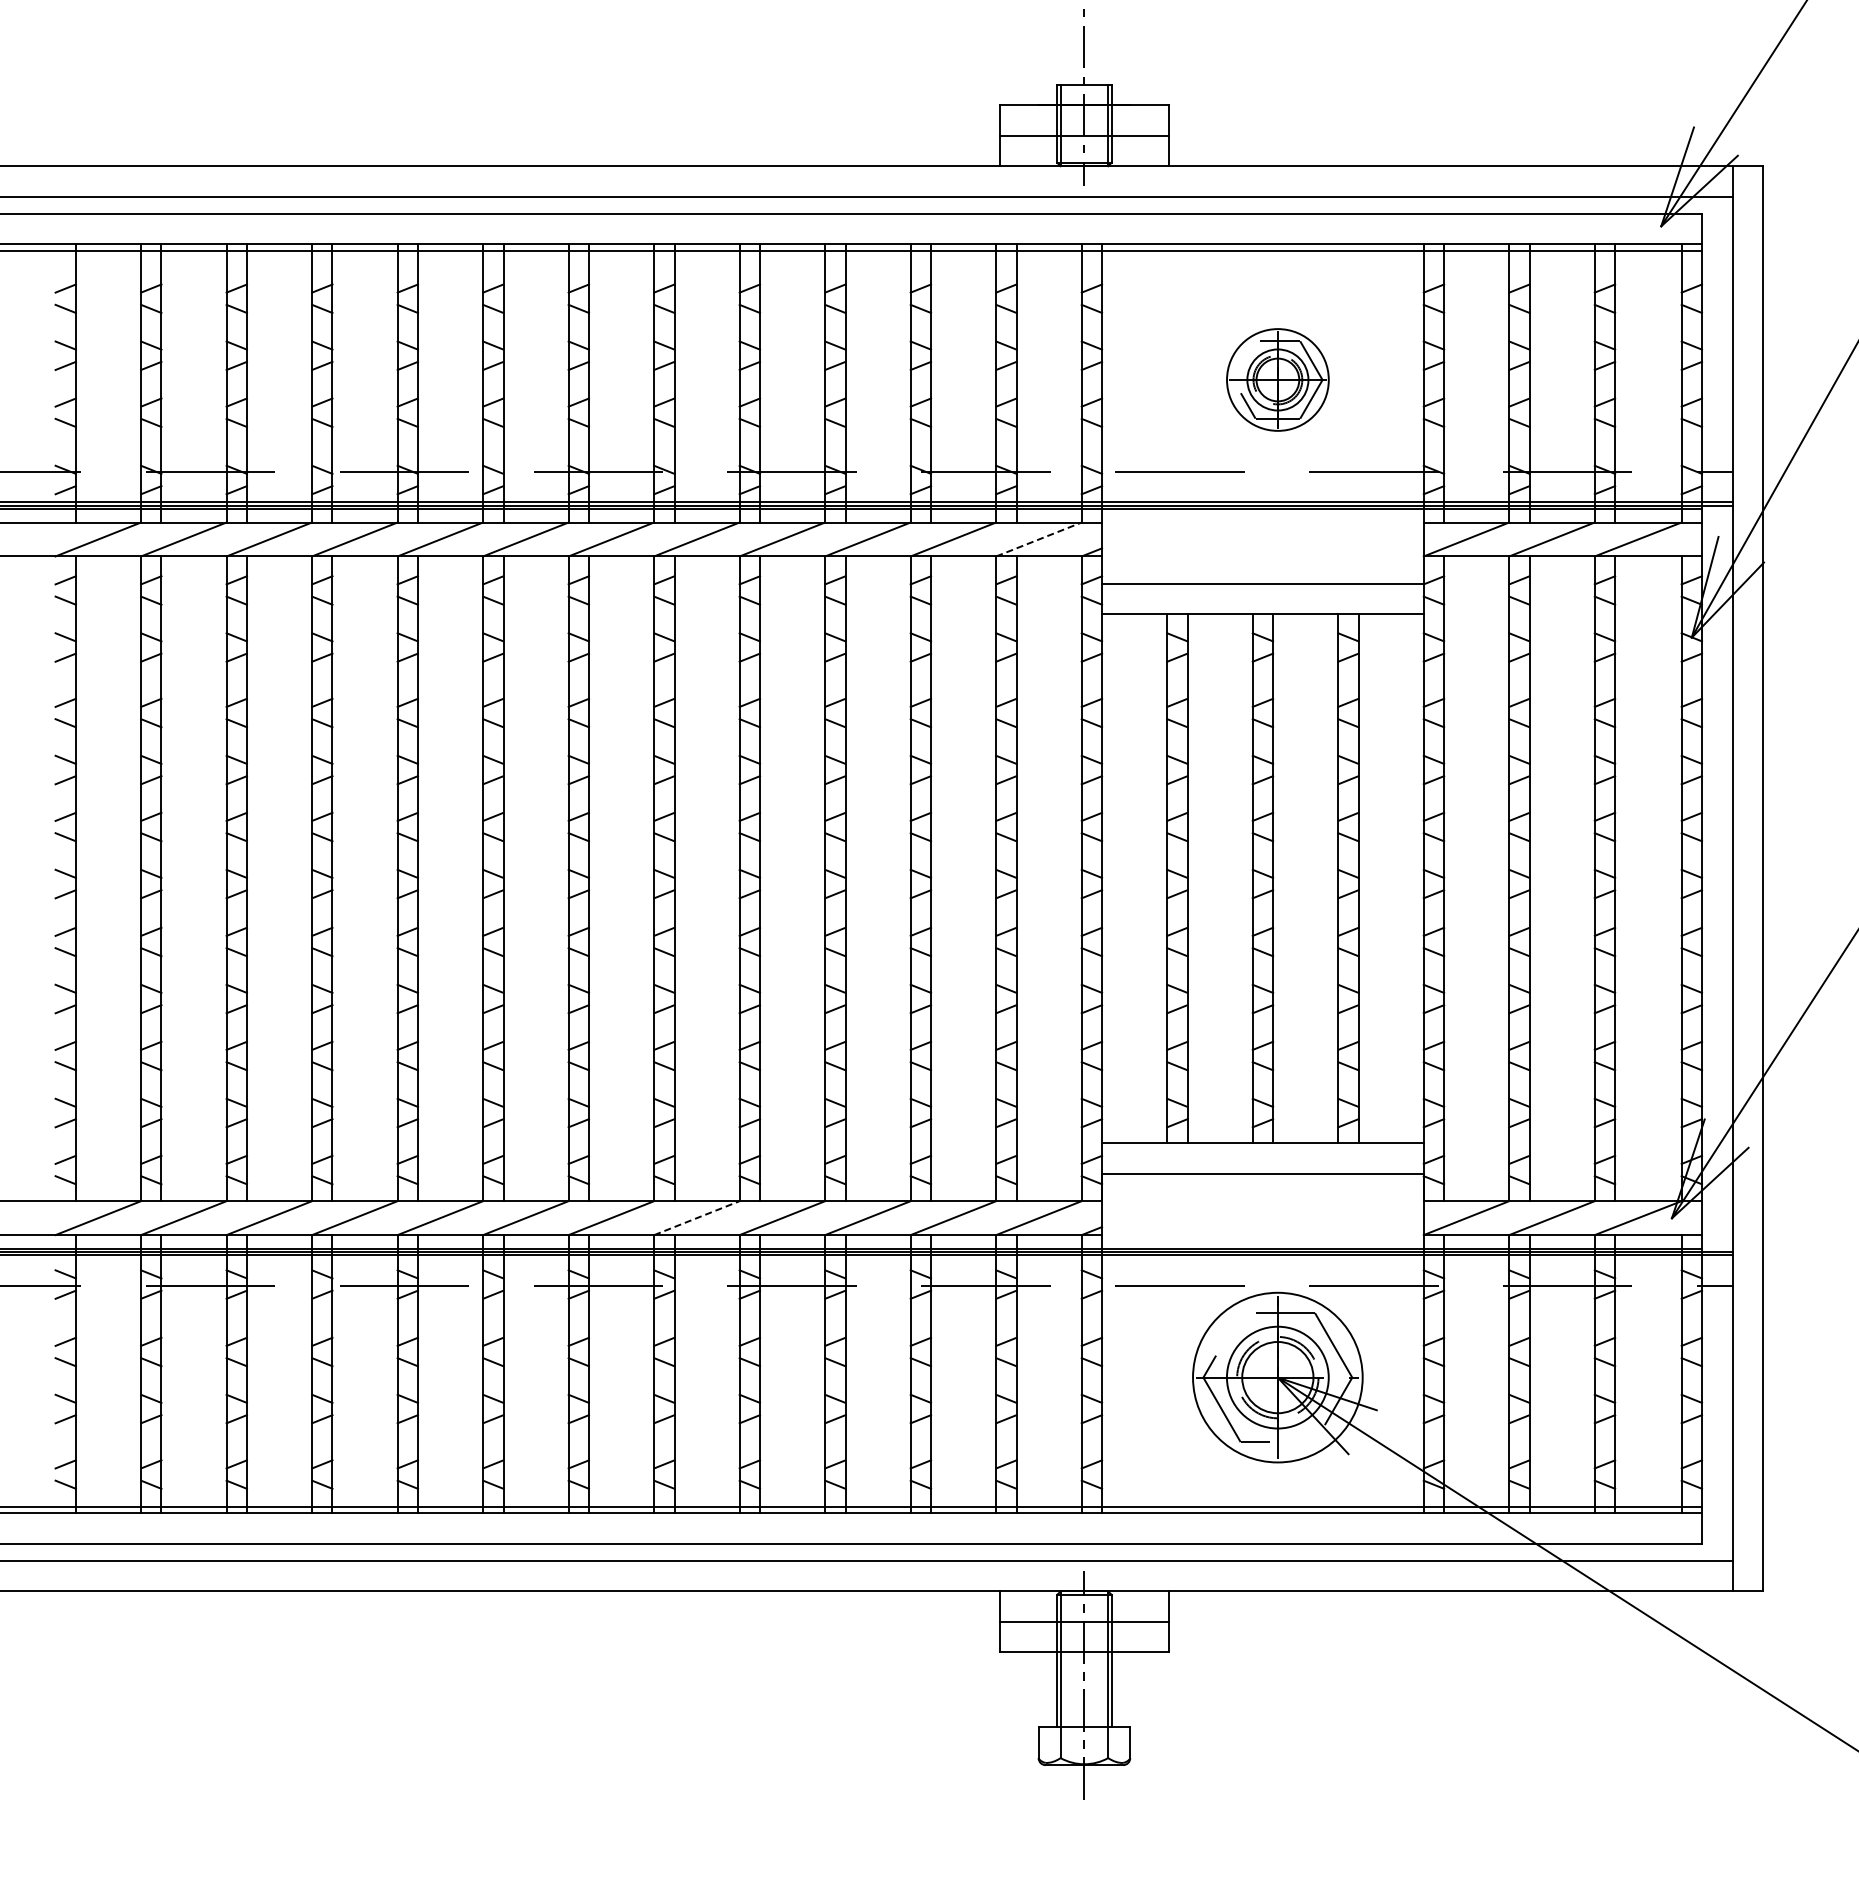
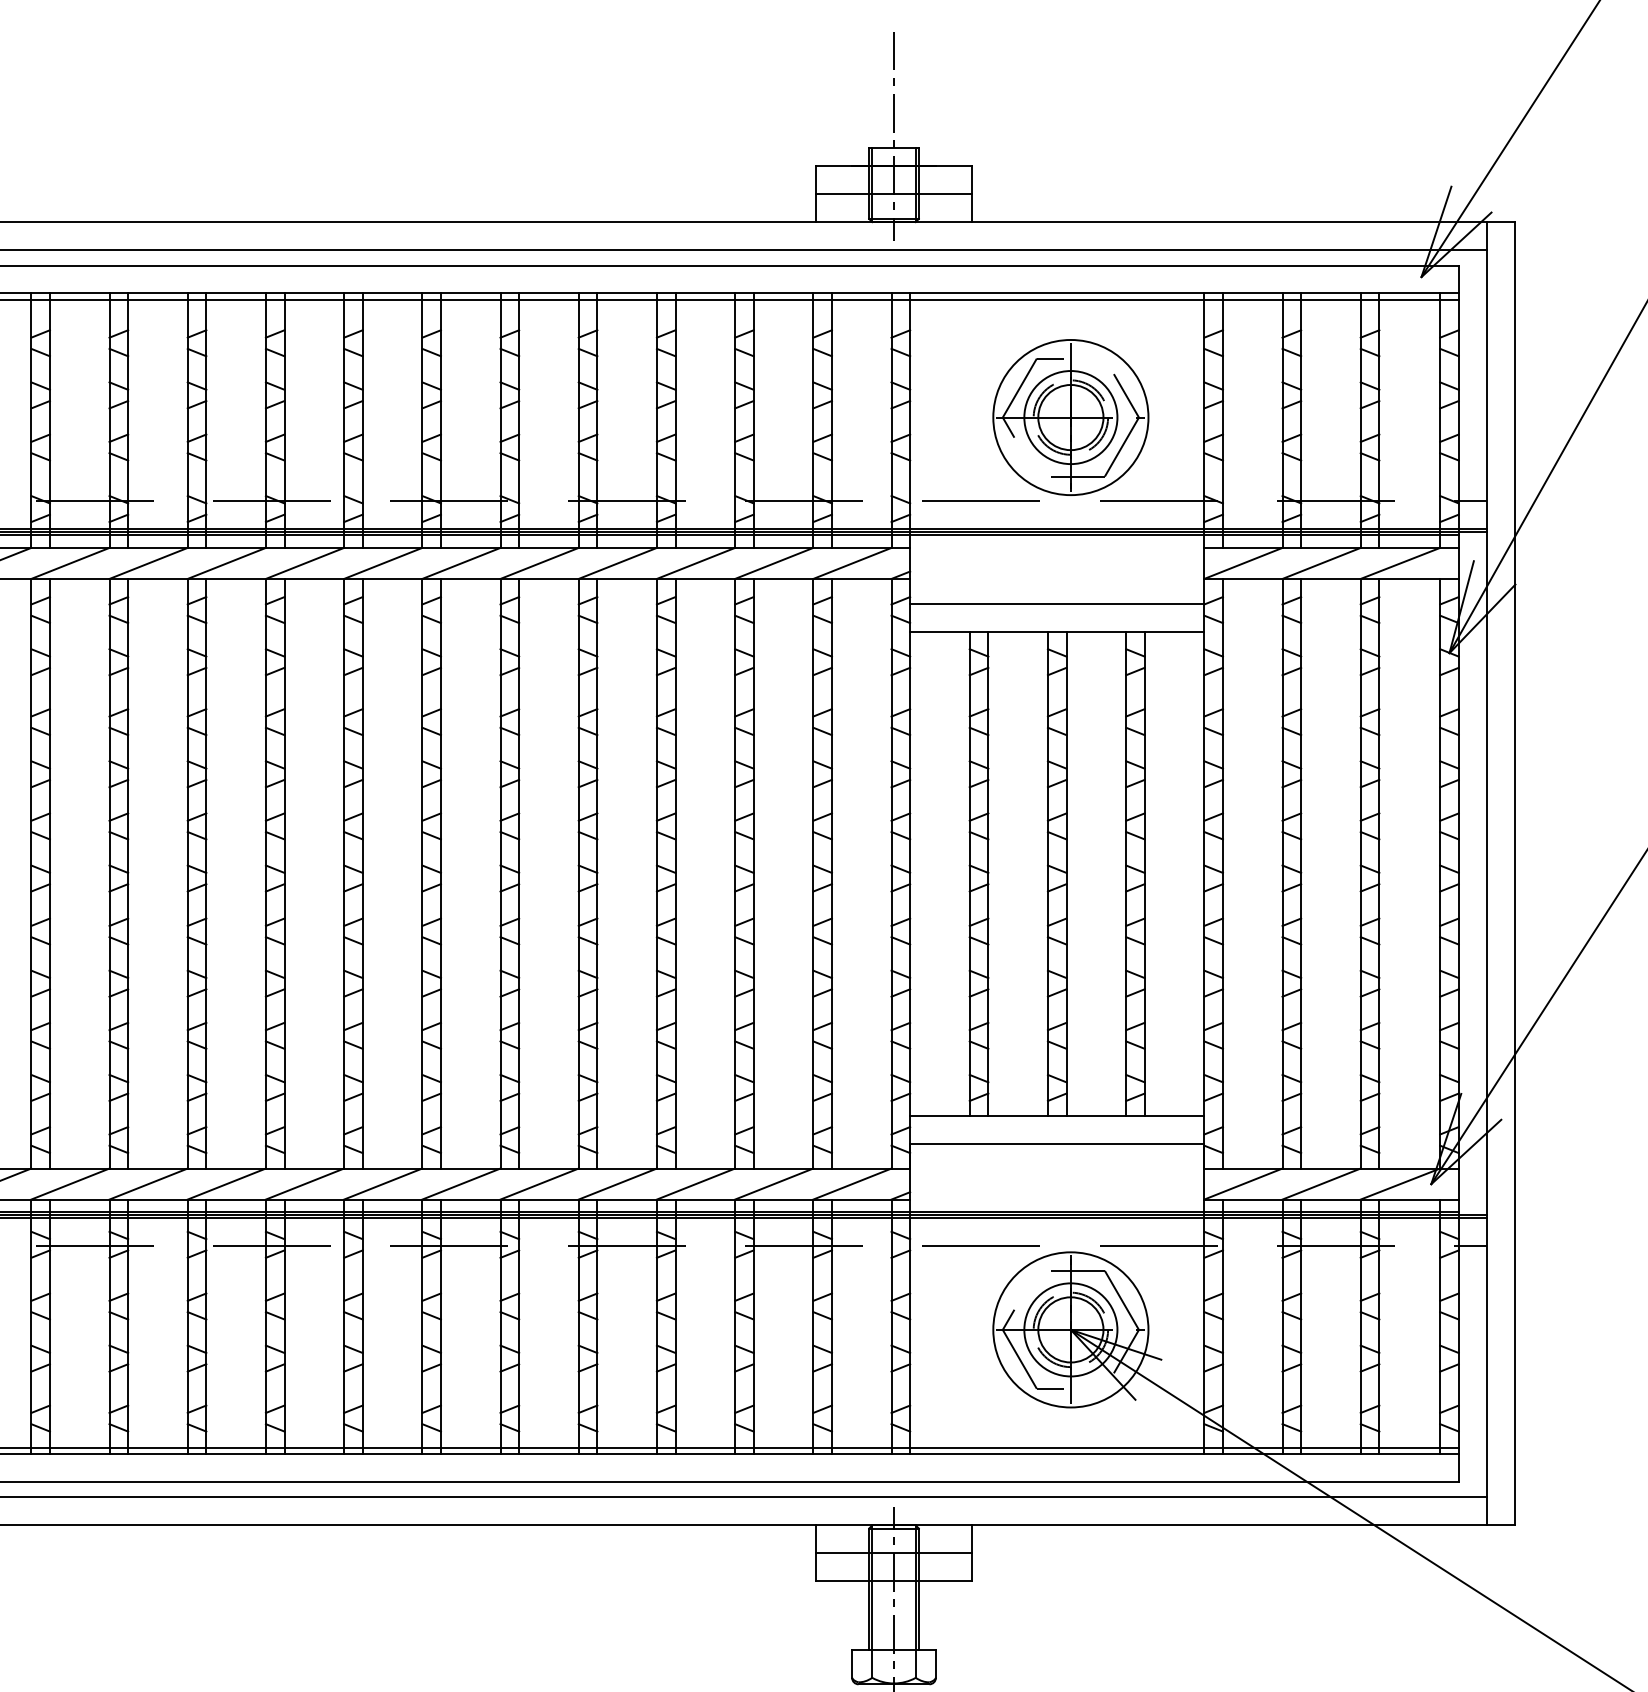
part: (1277, 379) -> (1070, 417), size x1.67
line: (1038, 539) -> (852, 563), dashed -> solid
line: (696, 1218) -> (539, 1184), dashed -> solid

